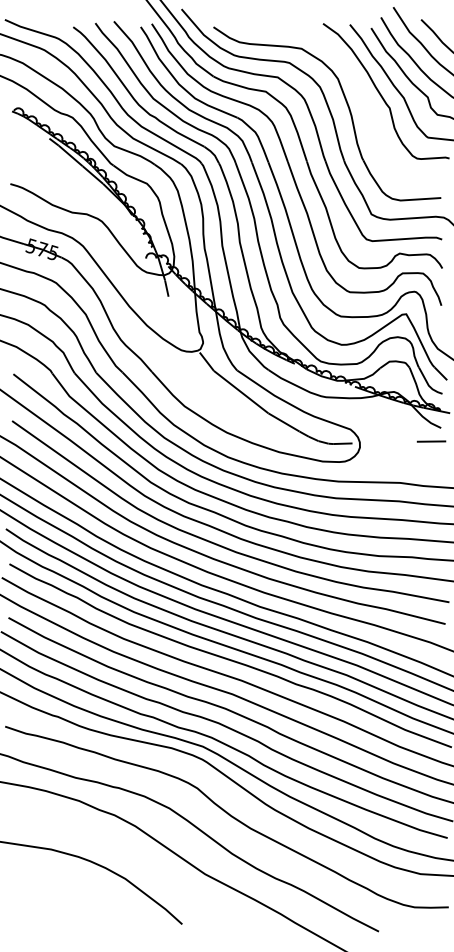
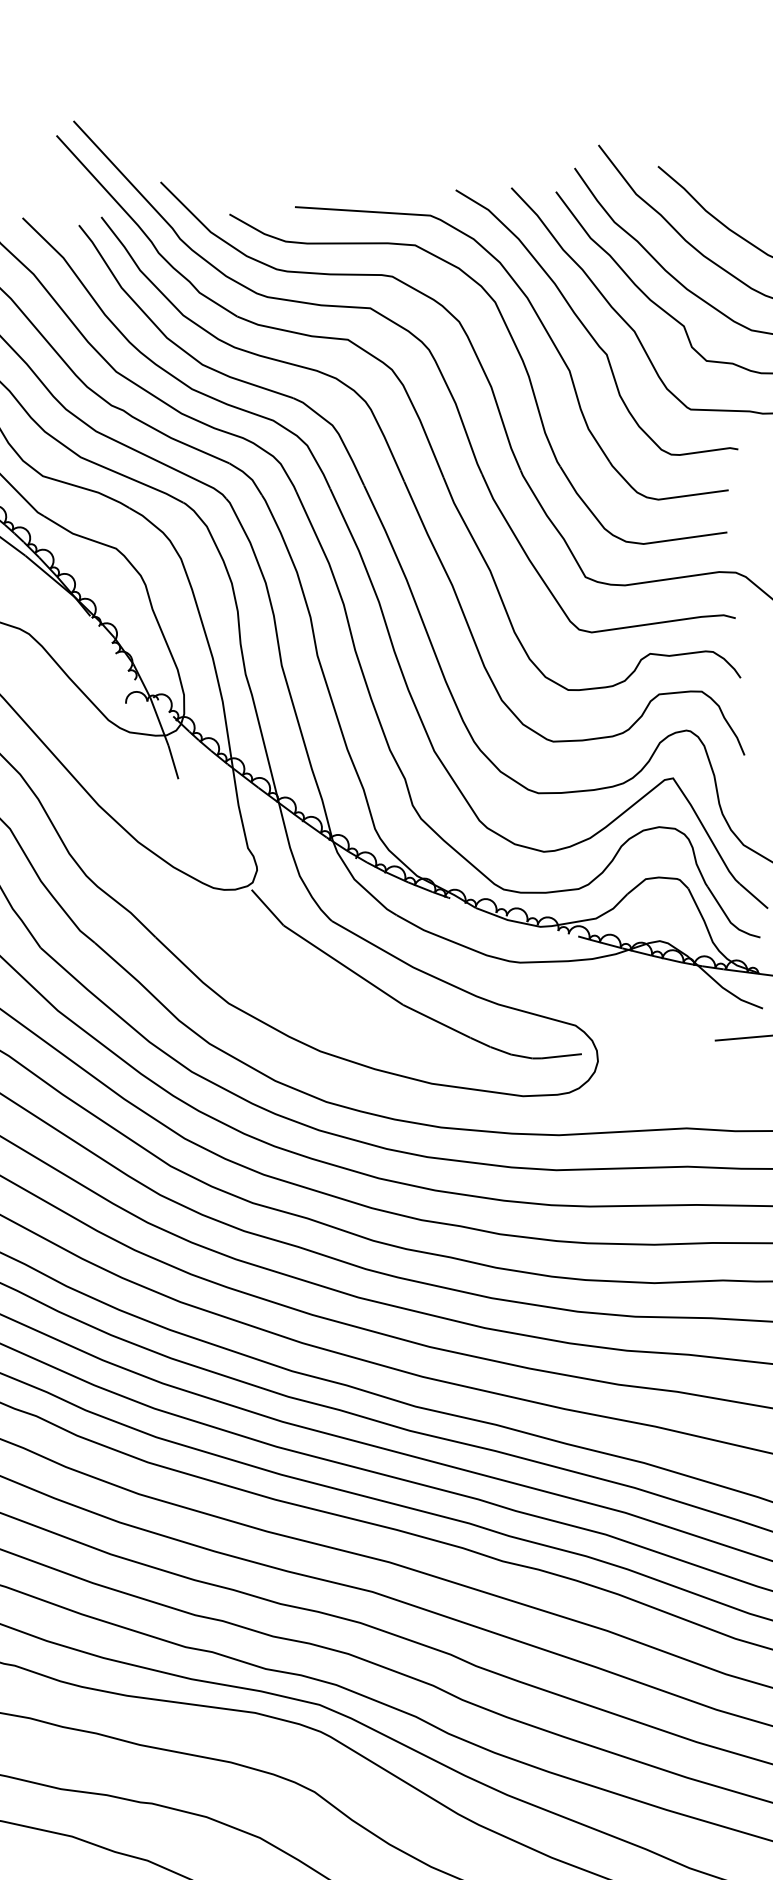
part: (360, 94) -> (544, 330), added

